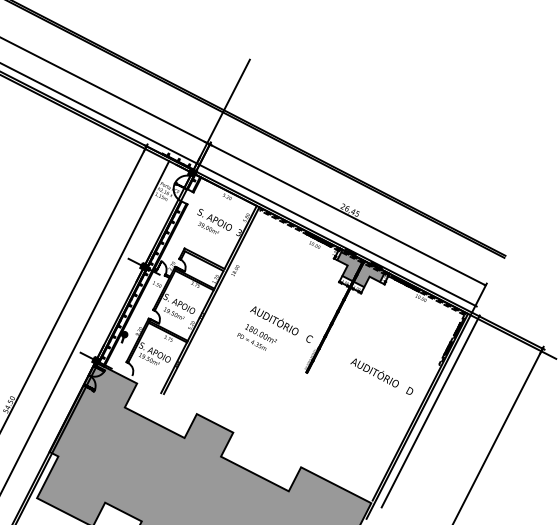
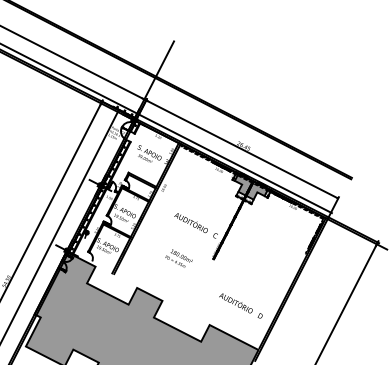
text: (256, 337) -> (178, 258), moved
text: (381, 376) -> (240, 305), moved
line: (430, 410) -> (299, 285), removed

